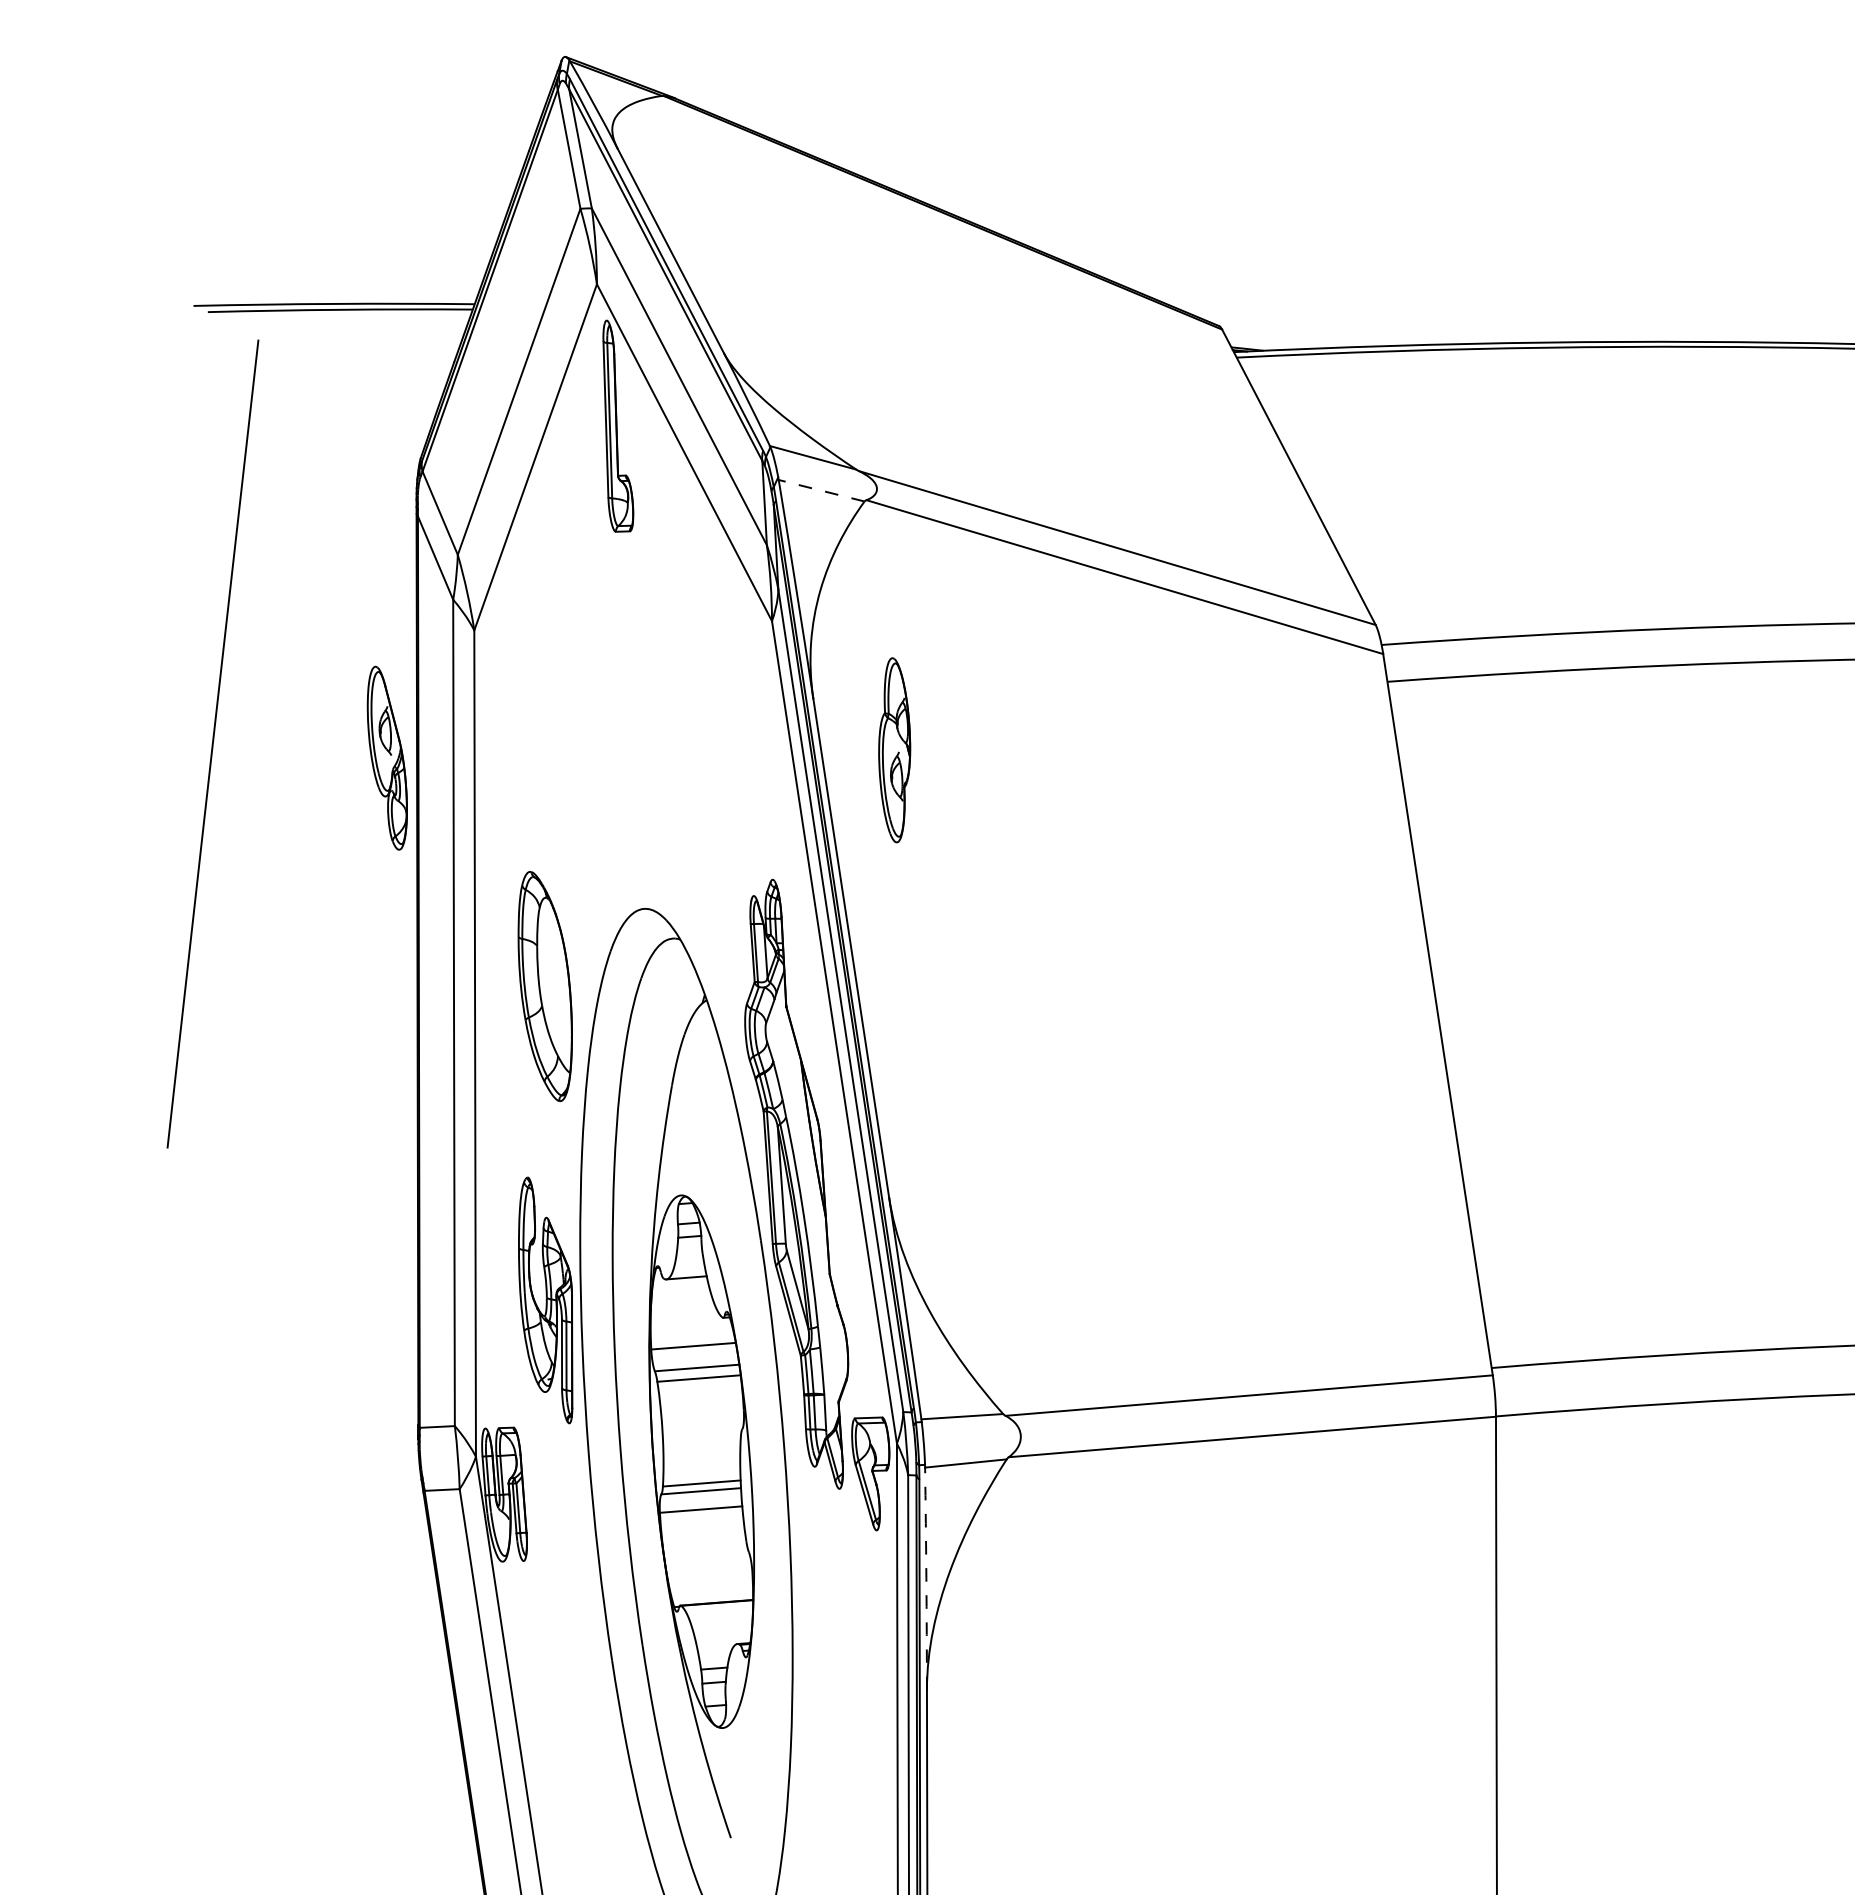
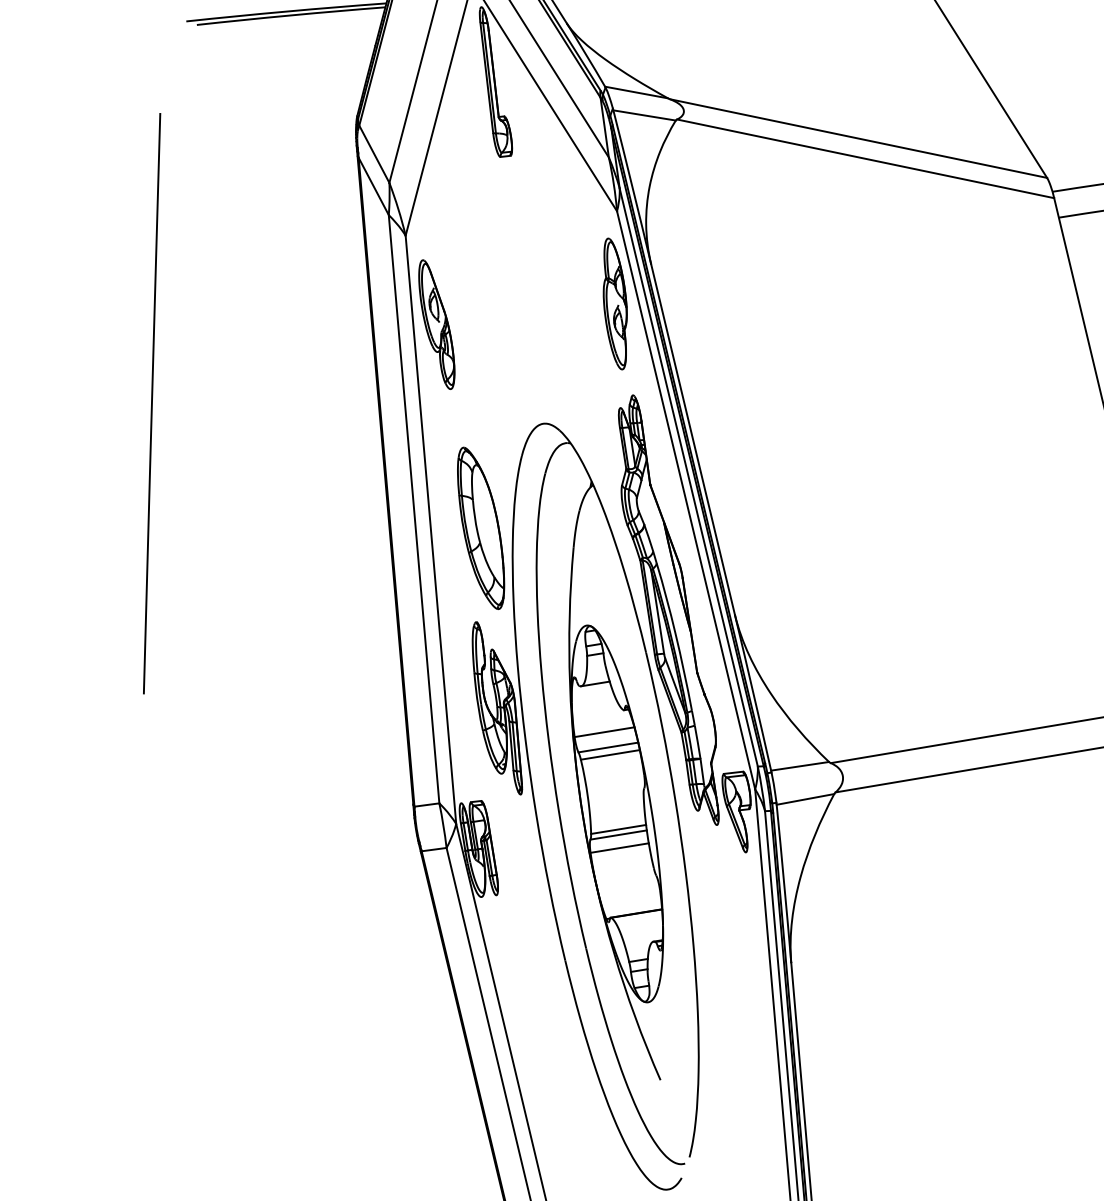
line: (821, 490) -> (644, 115), dashed -> solid
line: (212, 743) -> (151, 403), moved
part: (894, 750) -> (615, 304), moved
part: (386, 757) -> (436, 324), moved
part: (544, 986) -> (480, 528), moved
arc: (926, 1578) -> (784, 883), dashed -> solid

